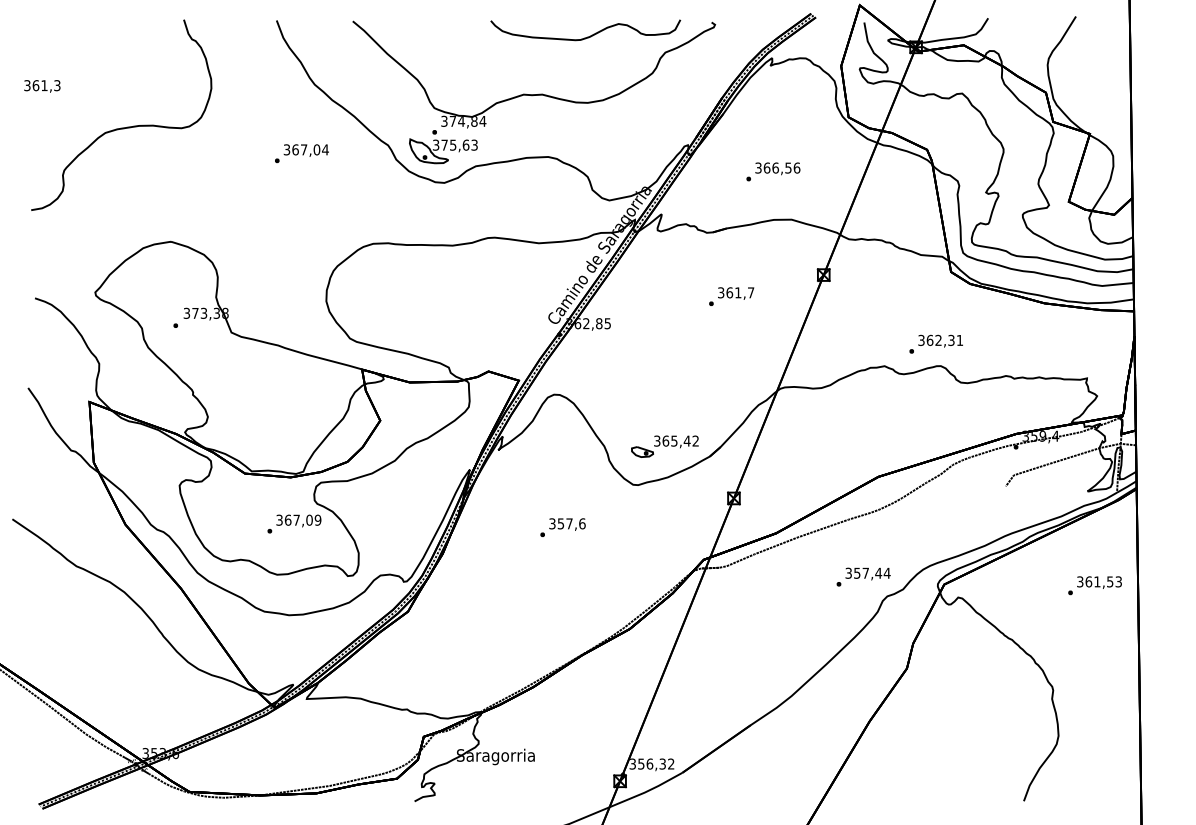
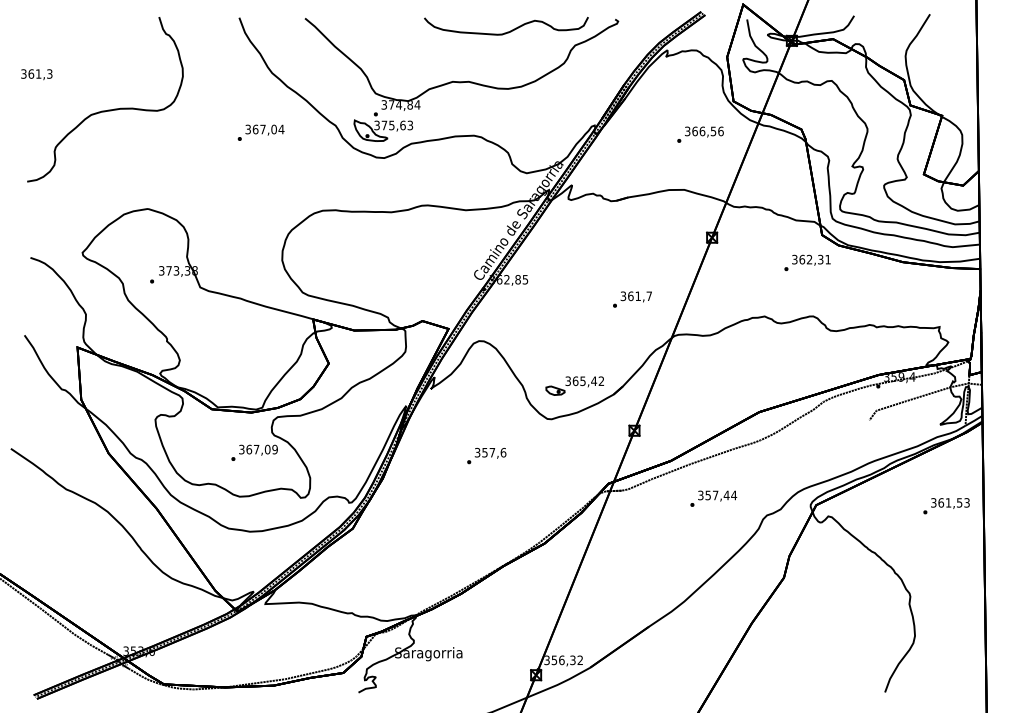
text: (773, 171) -> (700, 134), moved
text: (731, 296) -> (632, 299), moved
text: (935, 343) -> (806, 262), moved
text: (863, 576) -> (713, 498), moved

